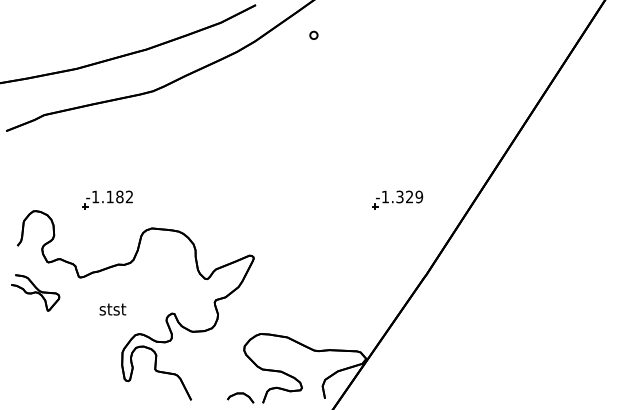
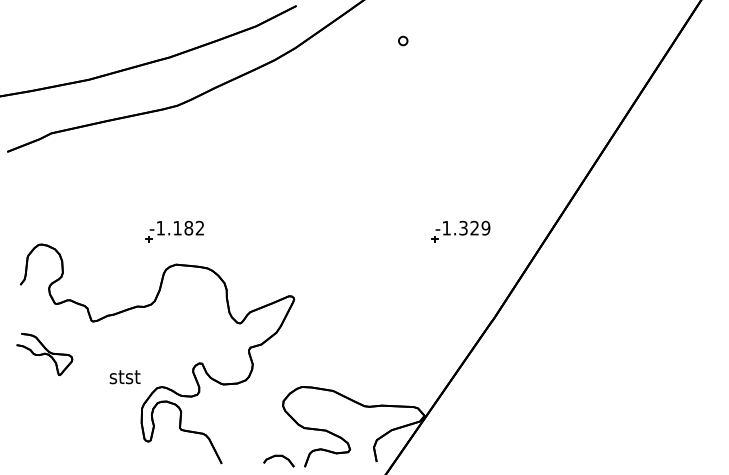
part: (313, 34) -> (402, 39), moved
part: (107, 199) -> (174, 231), moved
part: (35, 292) -> (44, 353), moved
text: (112, 309) -> (124, 377), moved

